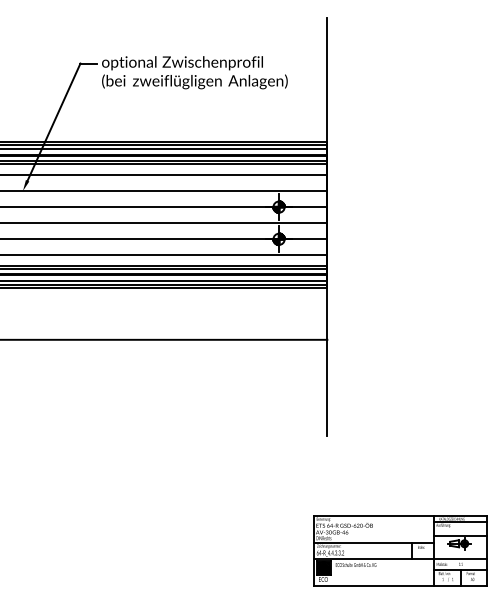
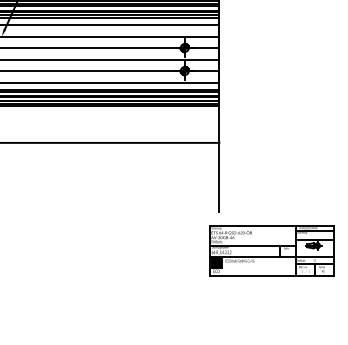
part: (400, 550) -> (271, 250), moved

